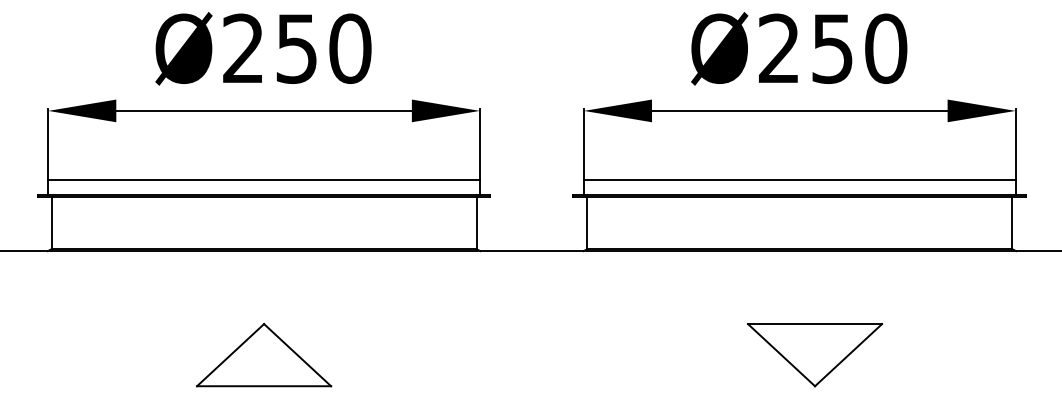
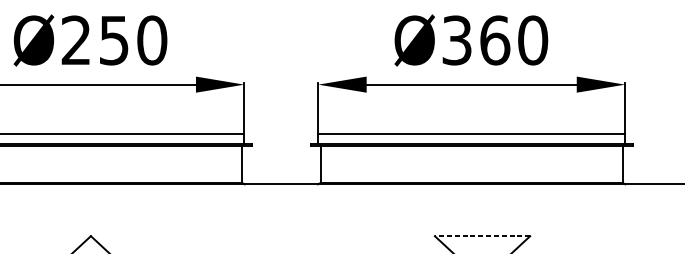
text: (806, 48) -> (476, 40), Ø250 -> Ø360
line: (814, 324) -> (482, 236), solid -> dashed

